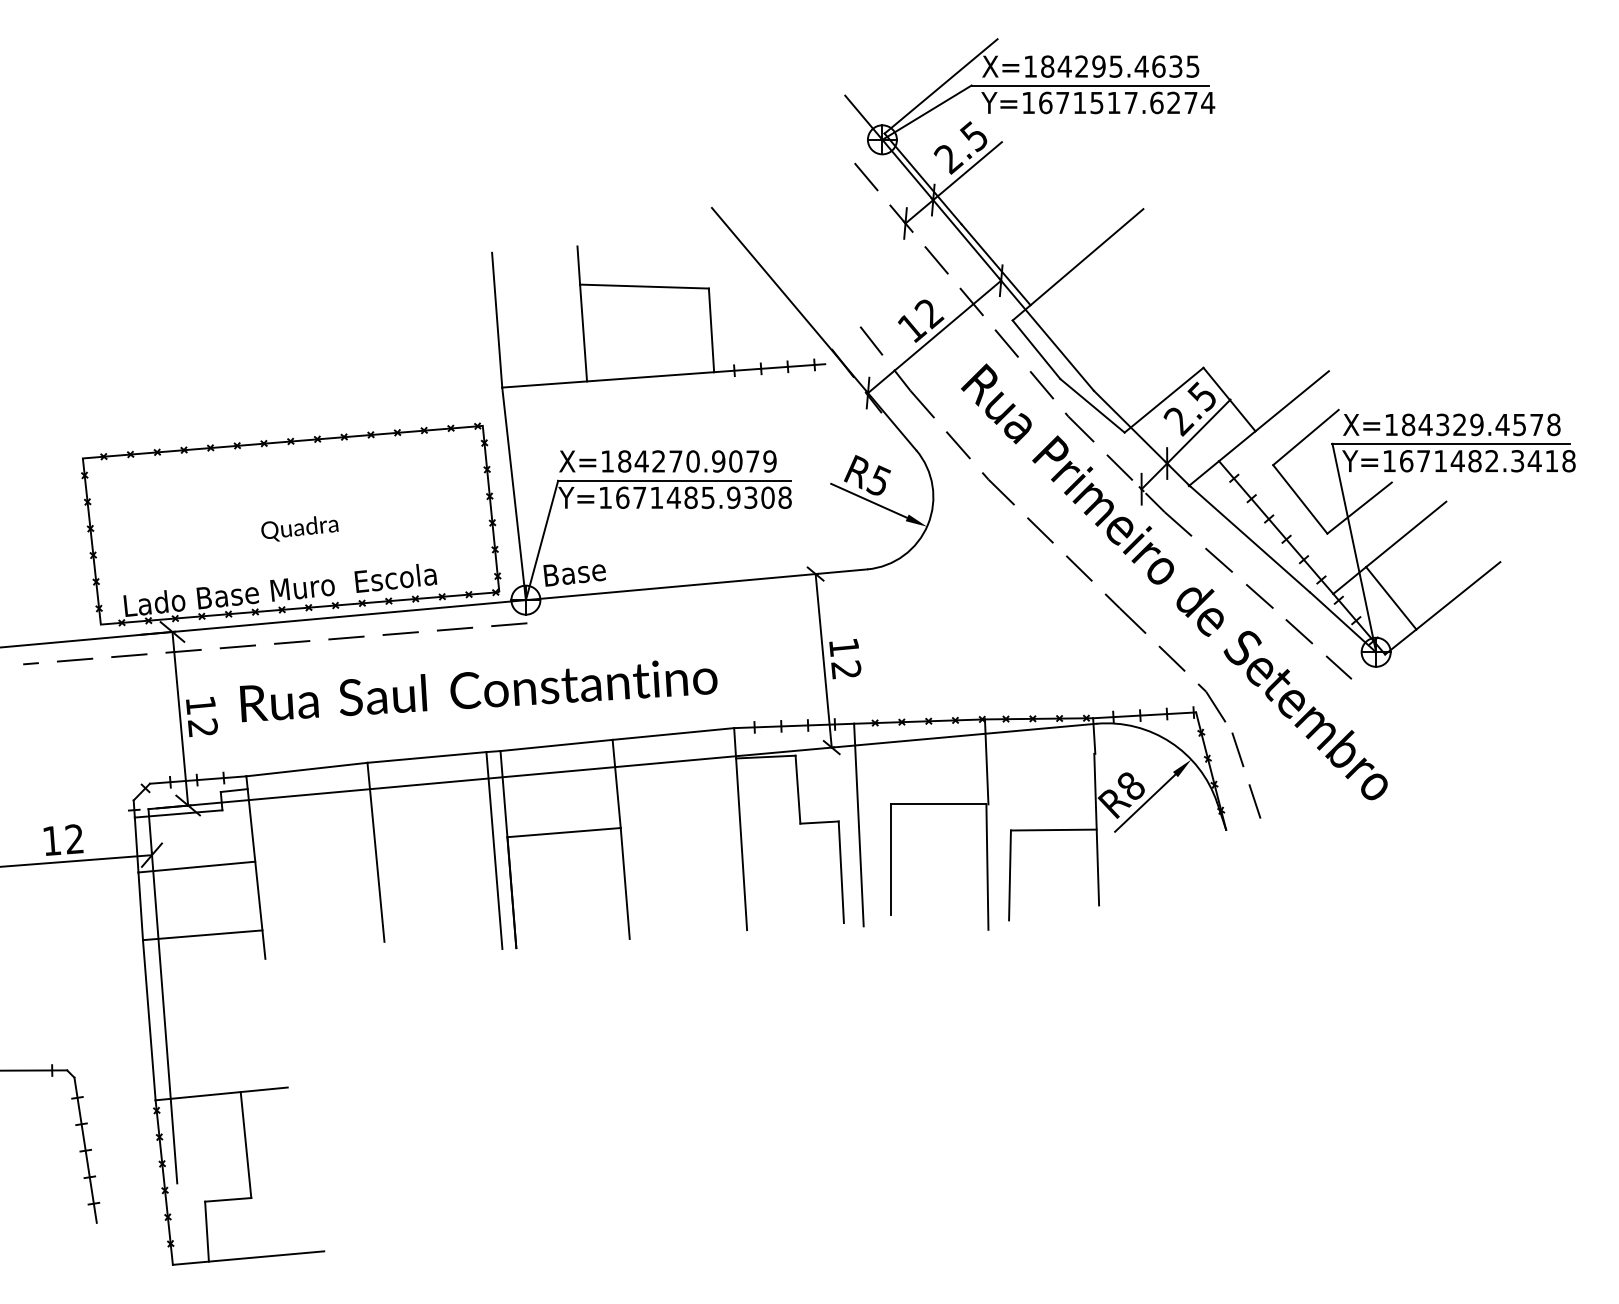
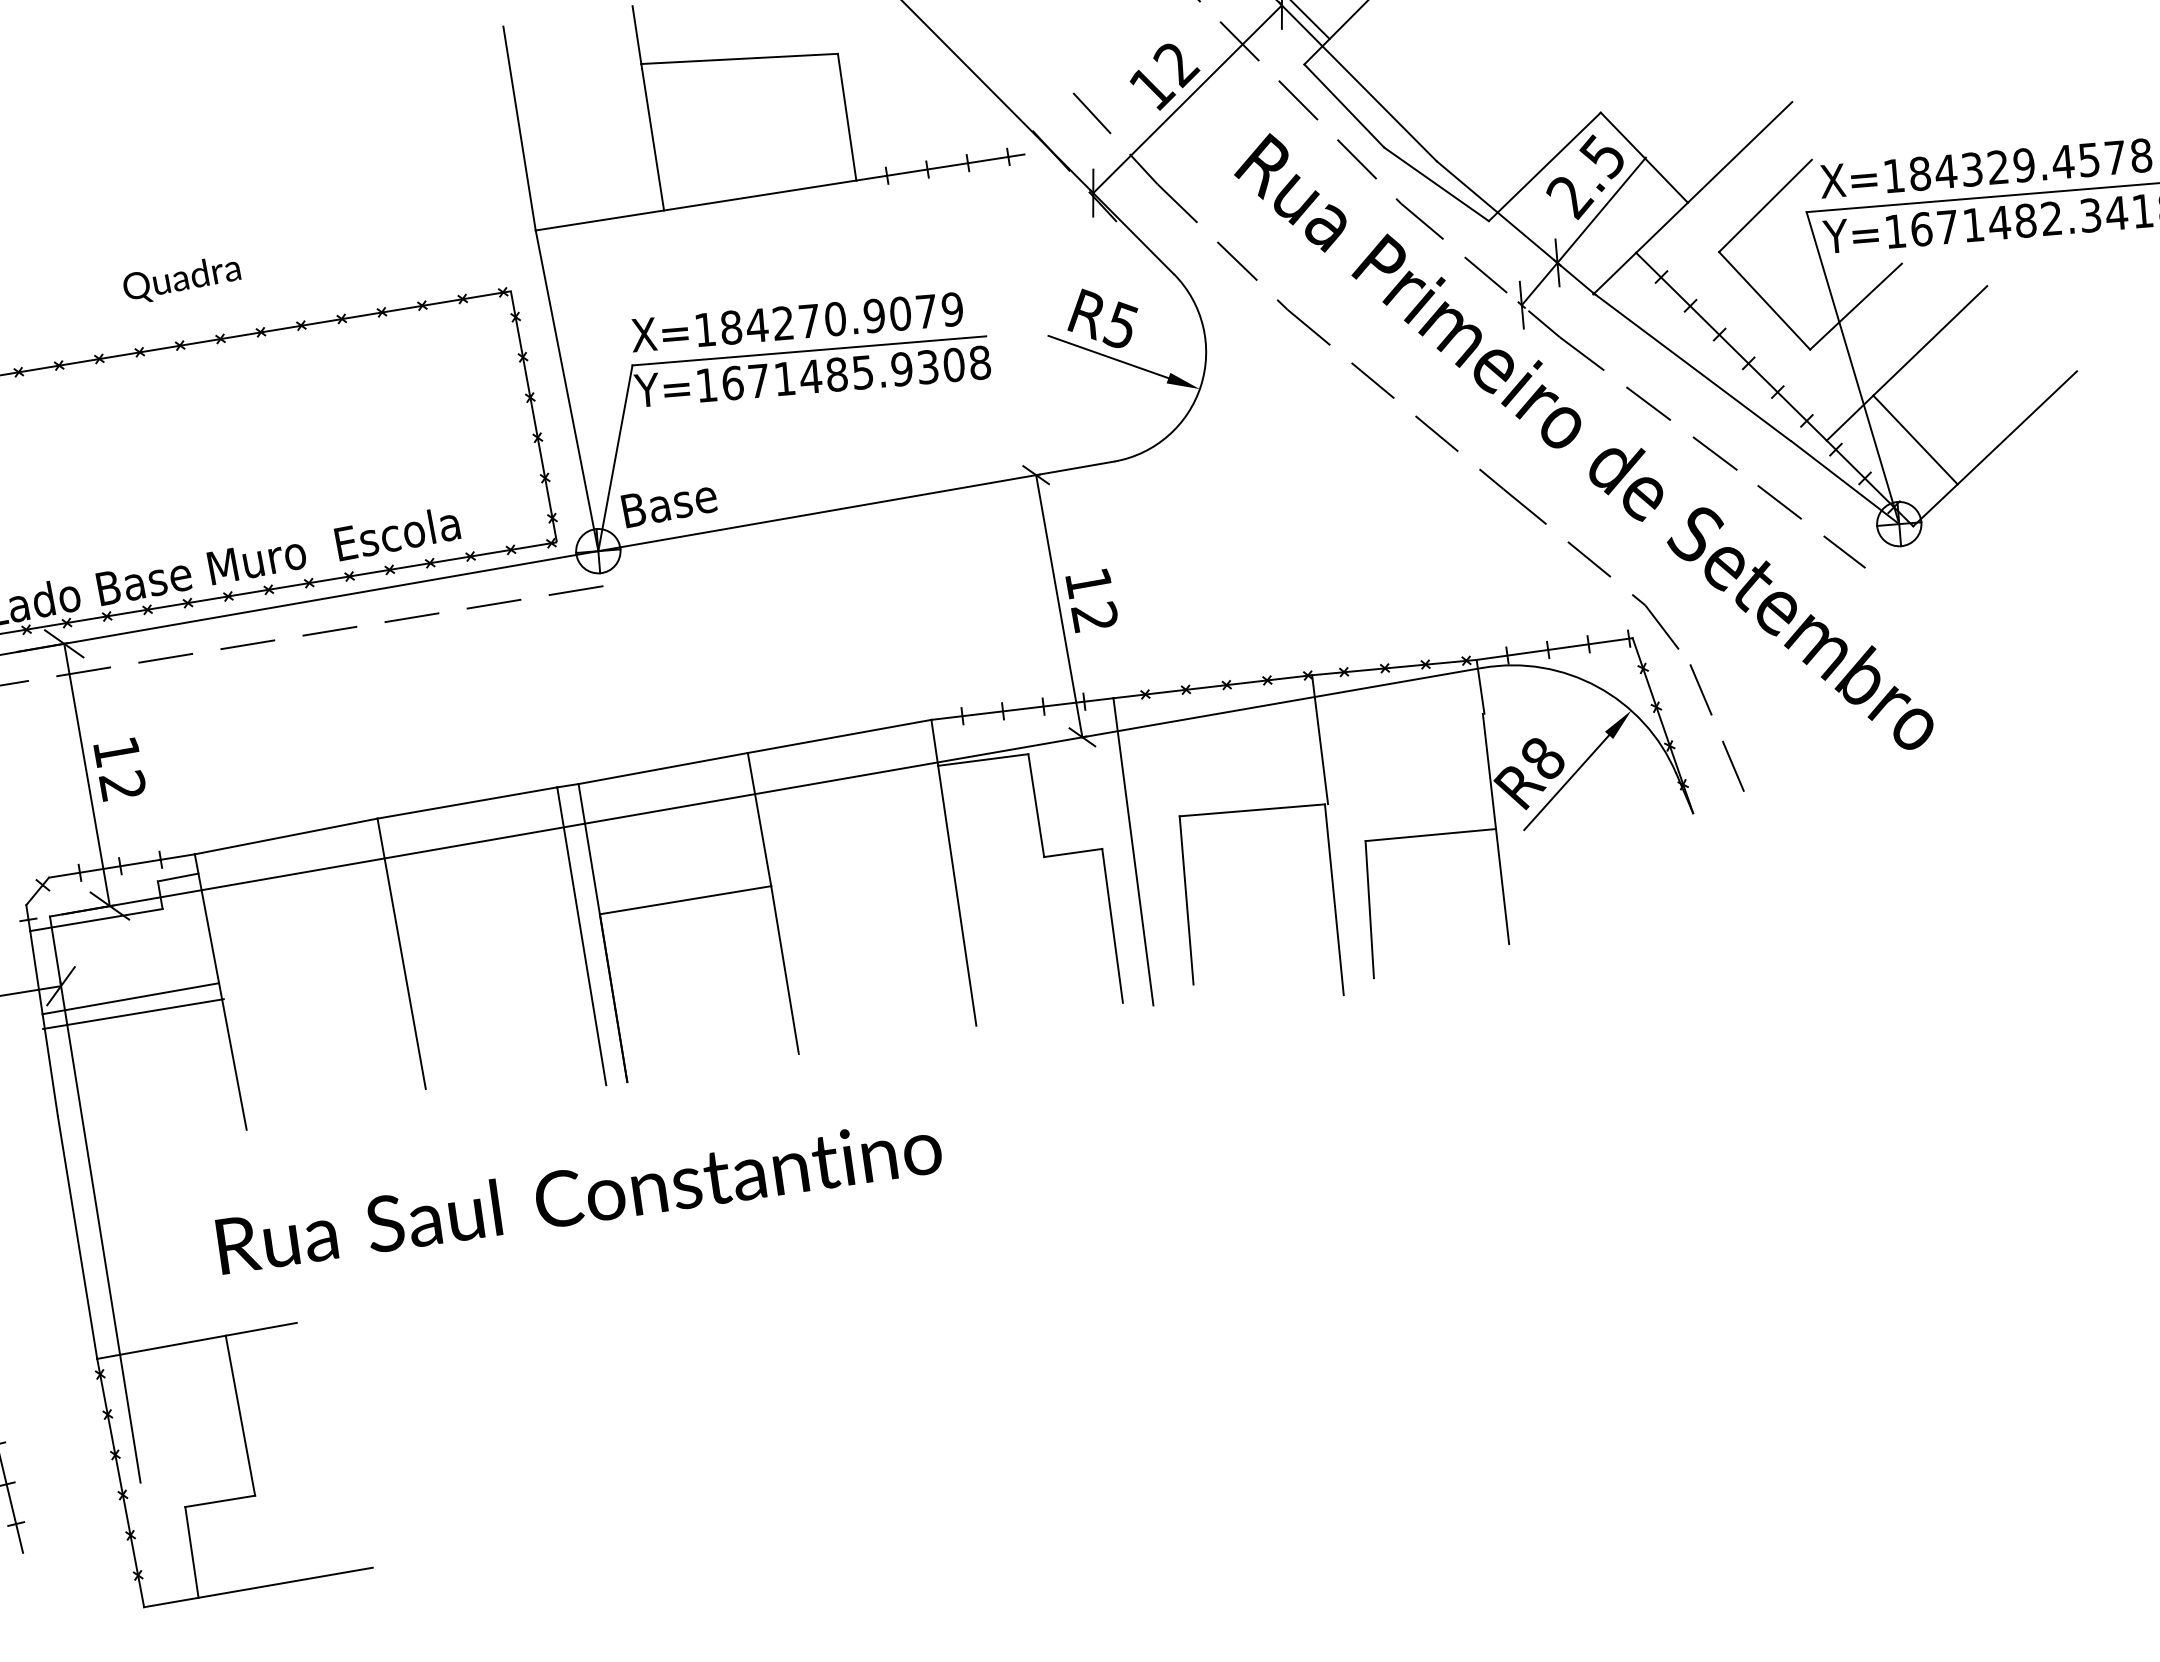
text: (299, 528) -> (181, 279), moved
text: (478, 691) -> (578, 1198), moved
line: (202, 935) -> (133, 1014), moved

